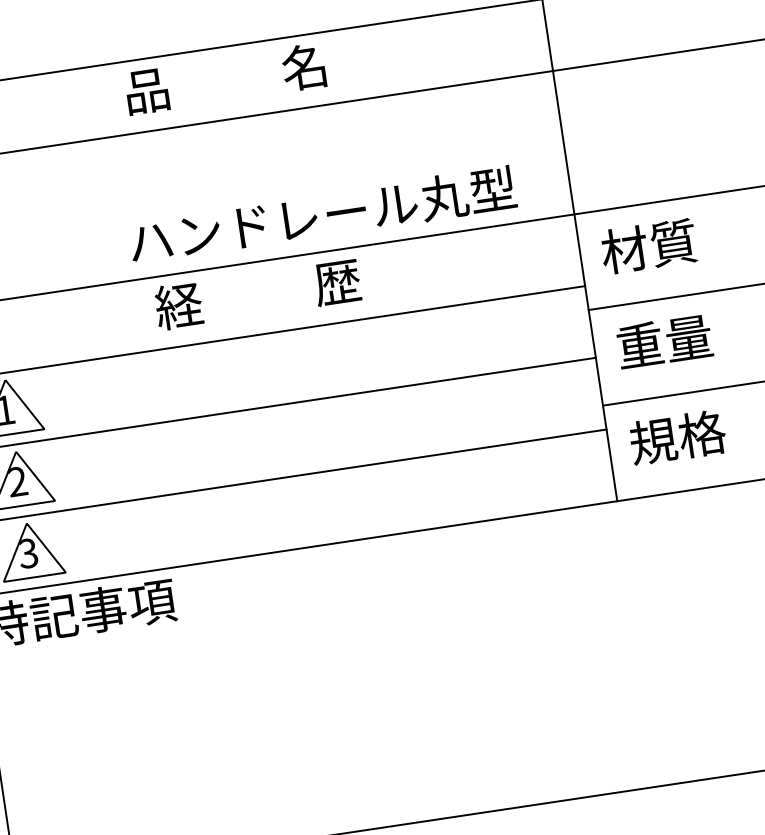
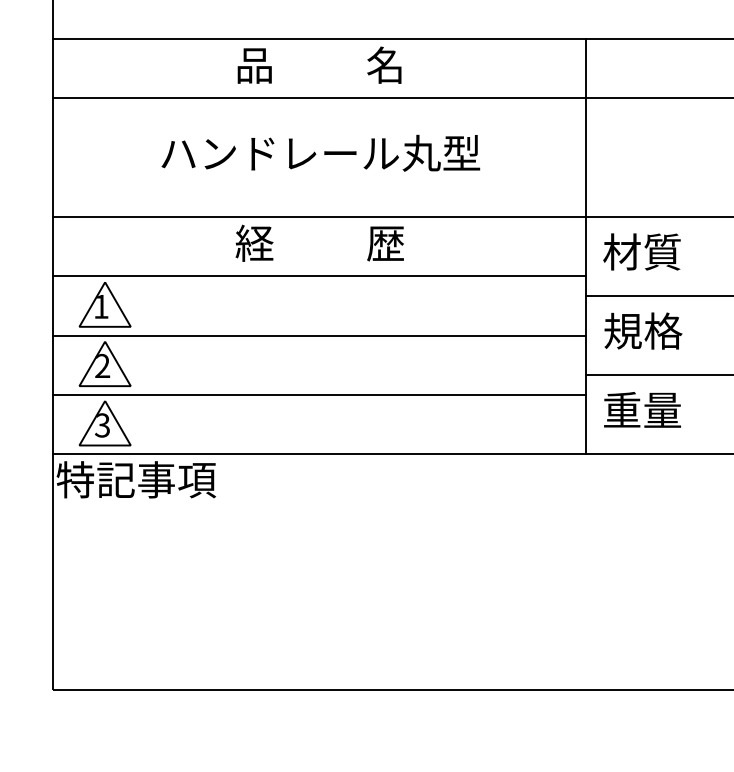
text: (322, 214) -> (320, 152), moved
text: (664, 341) -> (643, 330), 重量 -> 規格
text: (677, 436) -> (642, 409), 規格 -> 重量

